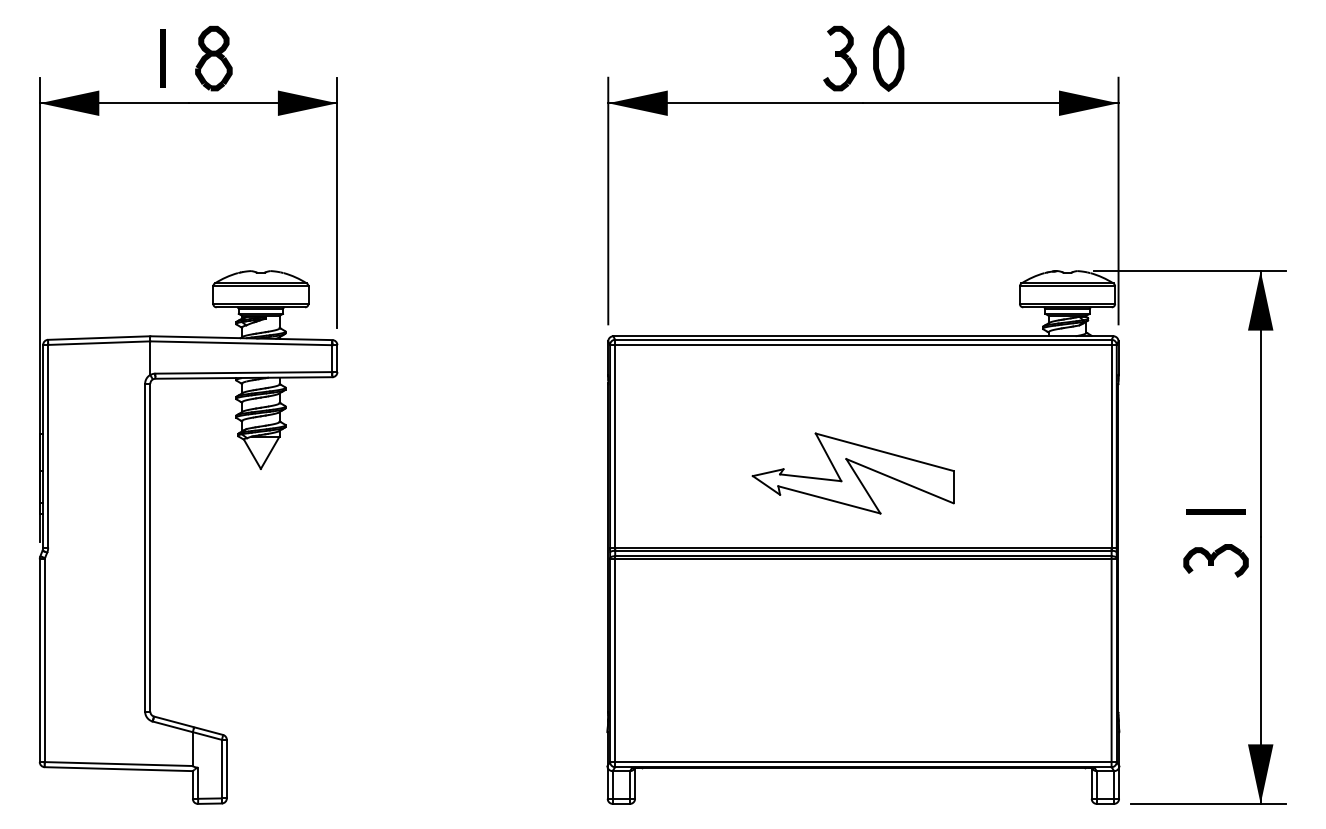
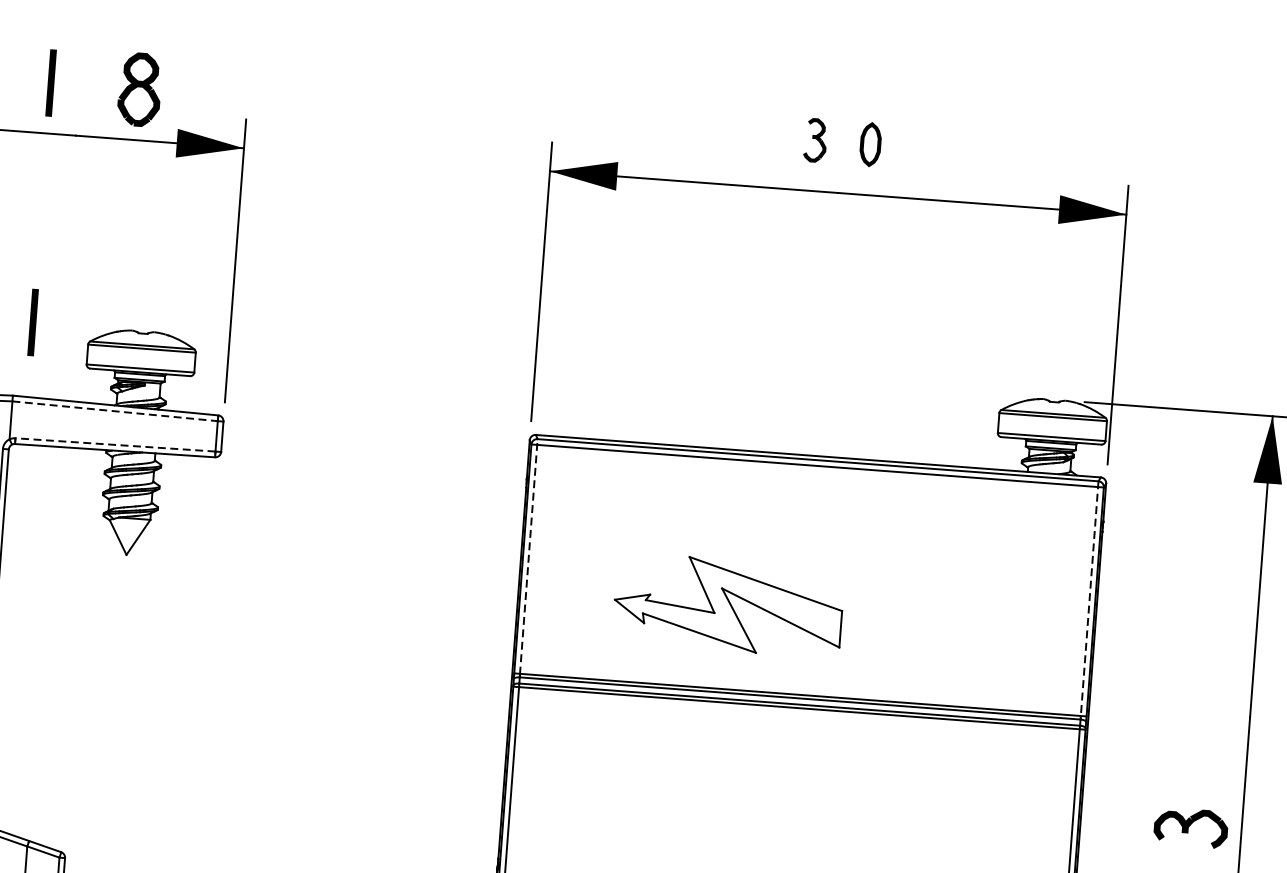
part: (213, 58) -> (139, 89), moved
part: (839, 58) -> (814, 140), size x0.6
part: (888, 58) -> (870, 144), size x0.6
line: (162, 270) -> (32, 322), added
line: (241, 343) -> (115, 411), solid -> dashed
line: (243, 372) -> (115, 444), solid -> dashed
line: (615, 443) -> (529, 556), solid -> dashed
line: (1111, 444) -> (1089, 599), solid -> dashed
part: (852, 473) -> (727, 605), moved
line: (1215, 511) -> (1201, 684), removed
part: (1215, 560) -> (1190, 827), moved

